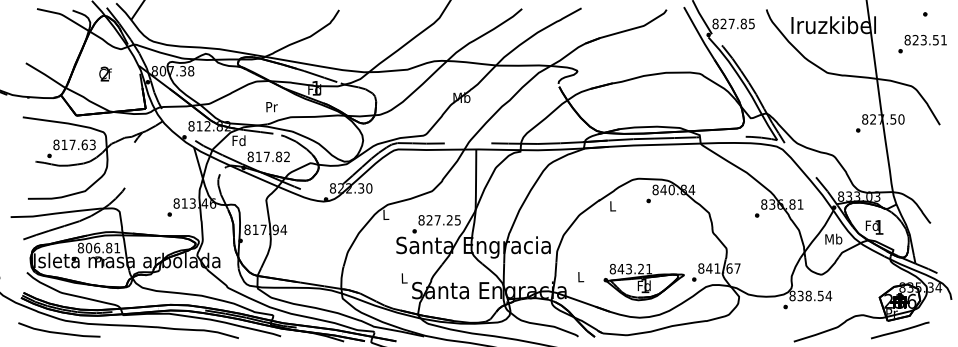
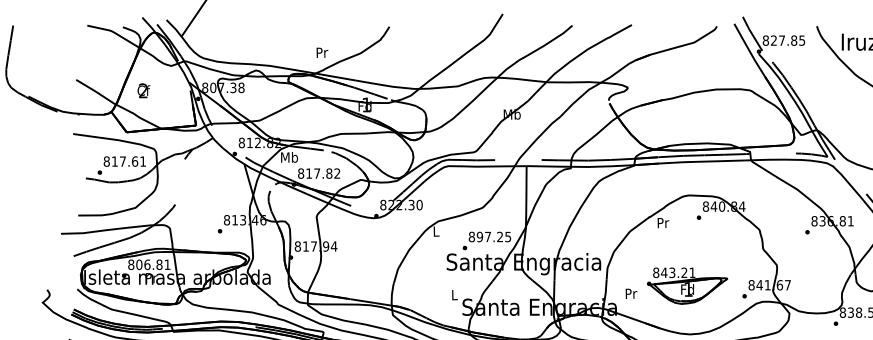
text: (105, 73) -> (143, 90), moved
text: (271, 107) -> (321, 53), moved
text: (238, 140) -> (288, 157), Fd -> Mb
text: (92, 144) -> (142, 161), 817.63 -> 817.61
text: (612, 206) -> (662, 223), L -> Pr
text: (429, 220) -> (479, 237), 827.25 -> 897.25
text: (580, 277) -> (630, 294), L -> Pr
part: (643, 282) -> (686, 286), moved

